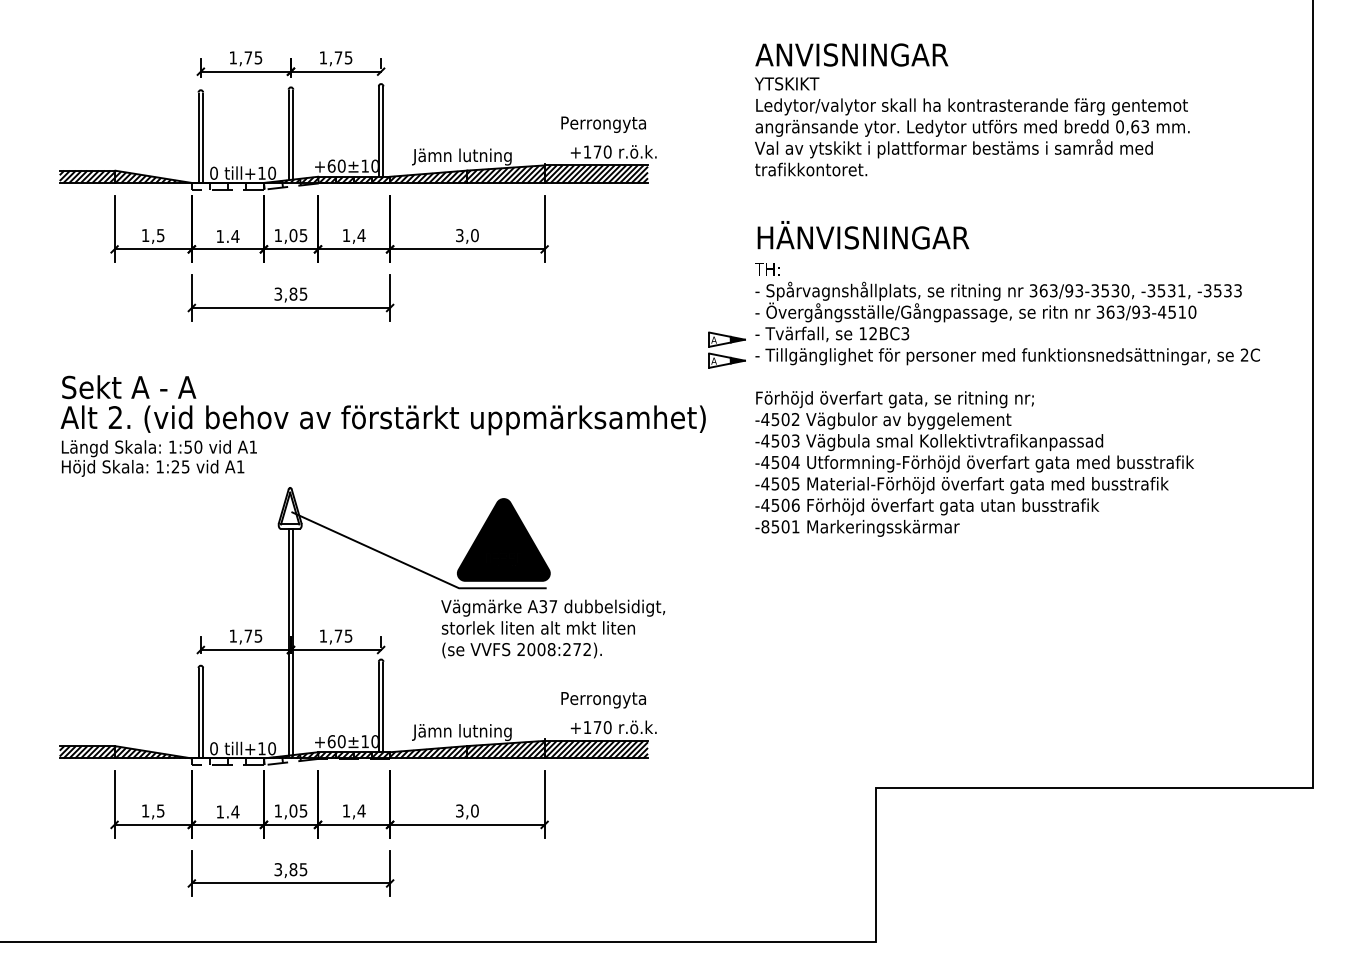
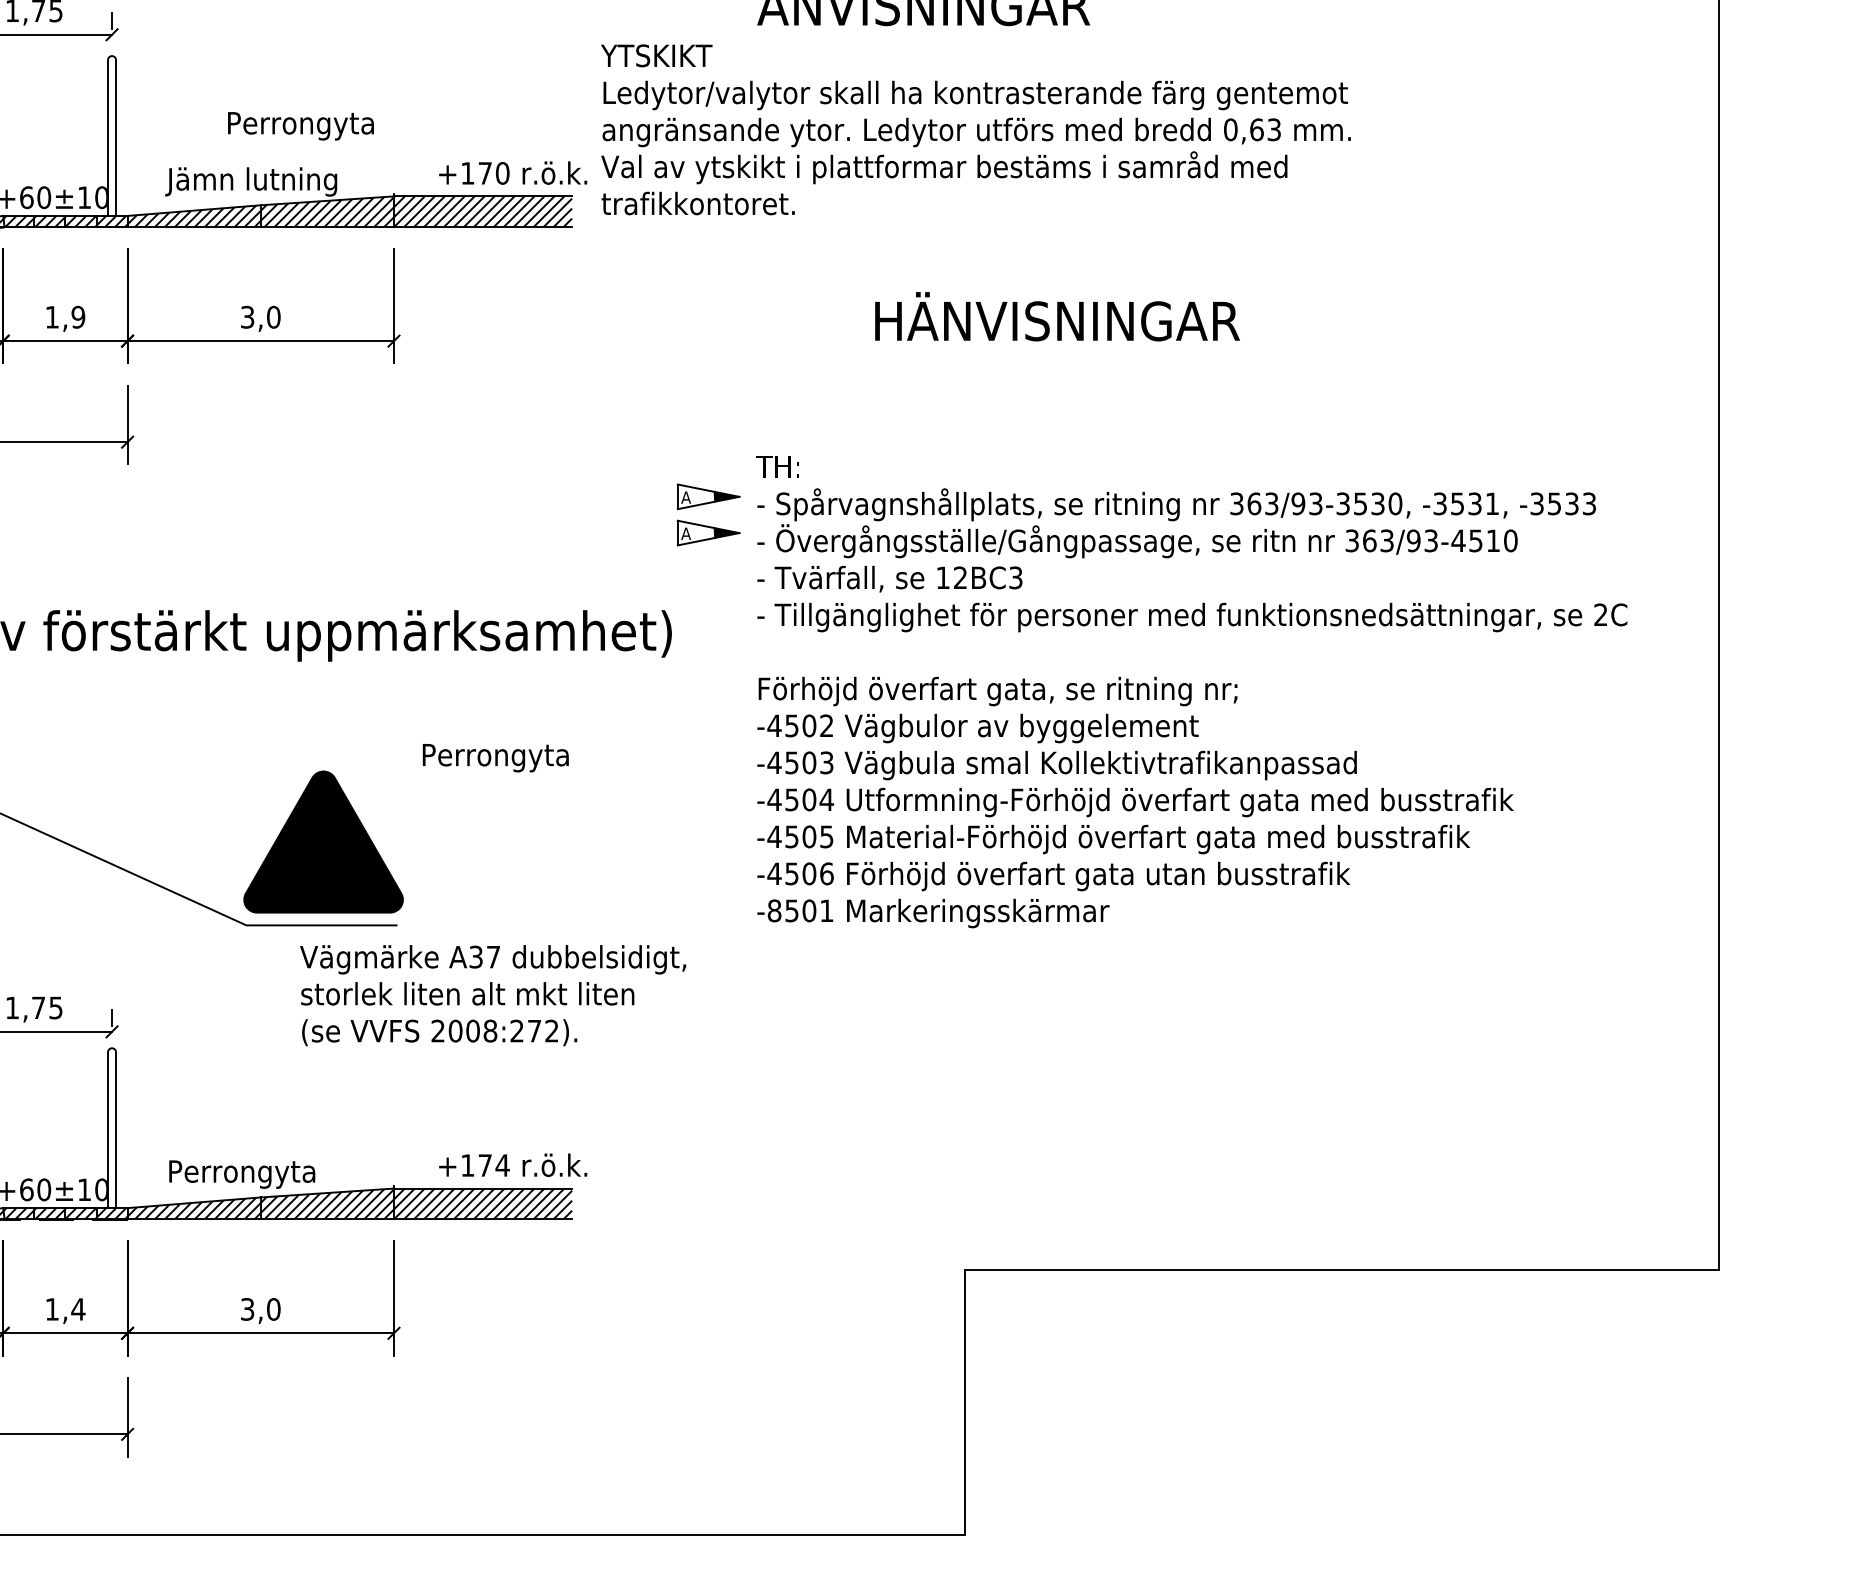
text: (603, 124) -> (300, 125), moved
text: (972, 126) -> (976, 129), moved
text: (361, 235) -> (78, 317), 1,4 -> 1,9
text: (863, 235) -> (1057, 317), moved
text: (1007, 399) -> (1191, 691), moved
text: (553, 628) -> (493, 994), moved
text: (603, 700) -> (495, 758), moved
text: (607, 727) -> (502, 1165), +170 -> +174
text: (461, 732) -> (250, 1174), Jämn lutning -> Perrongyta

